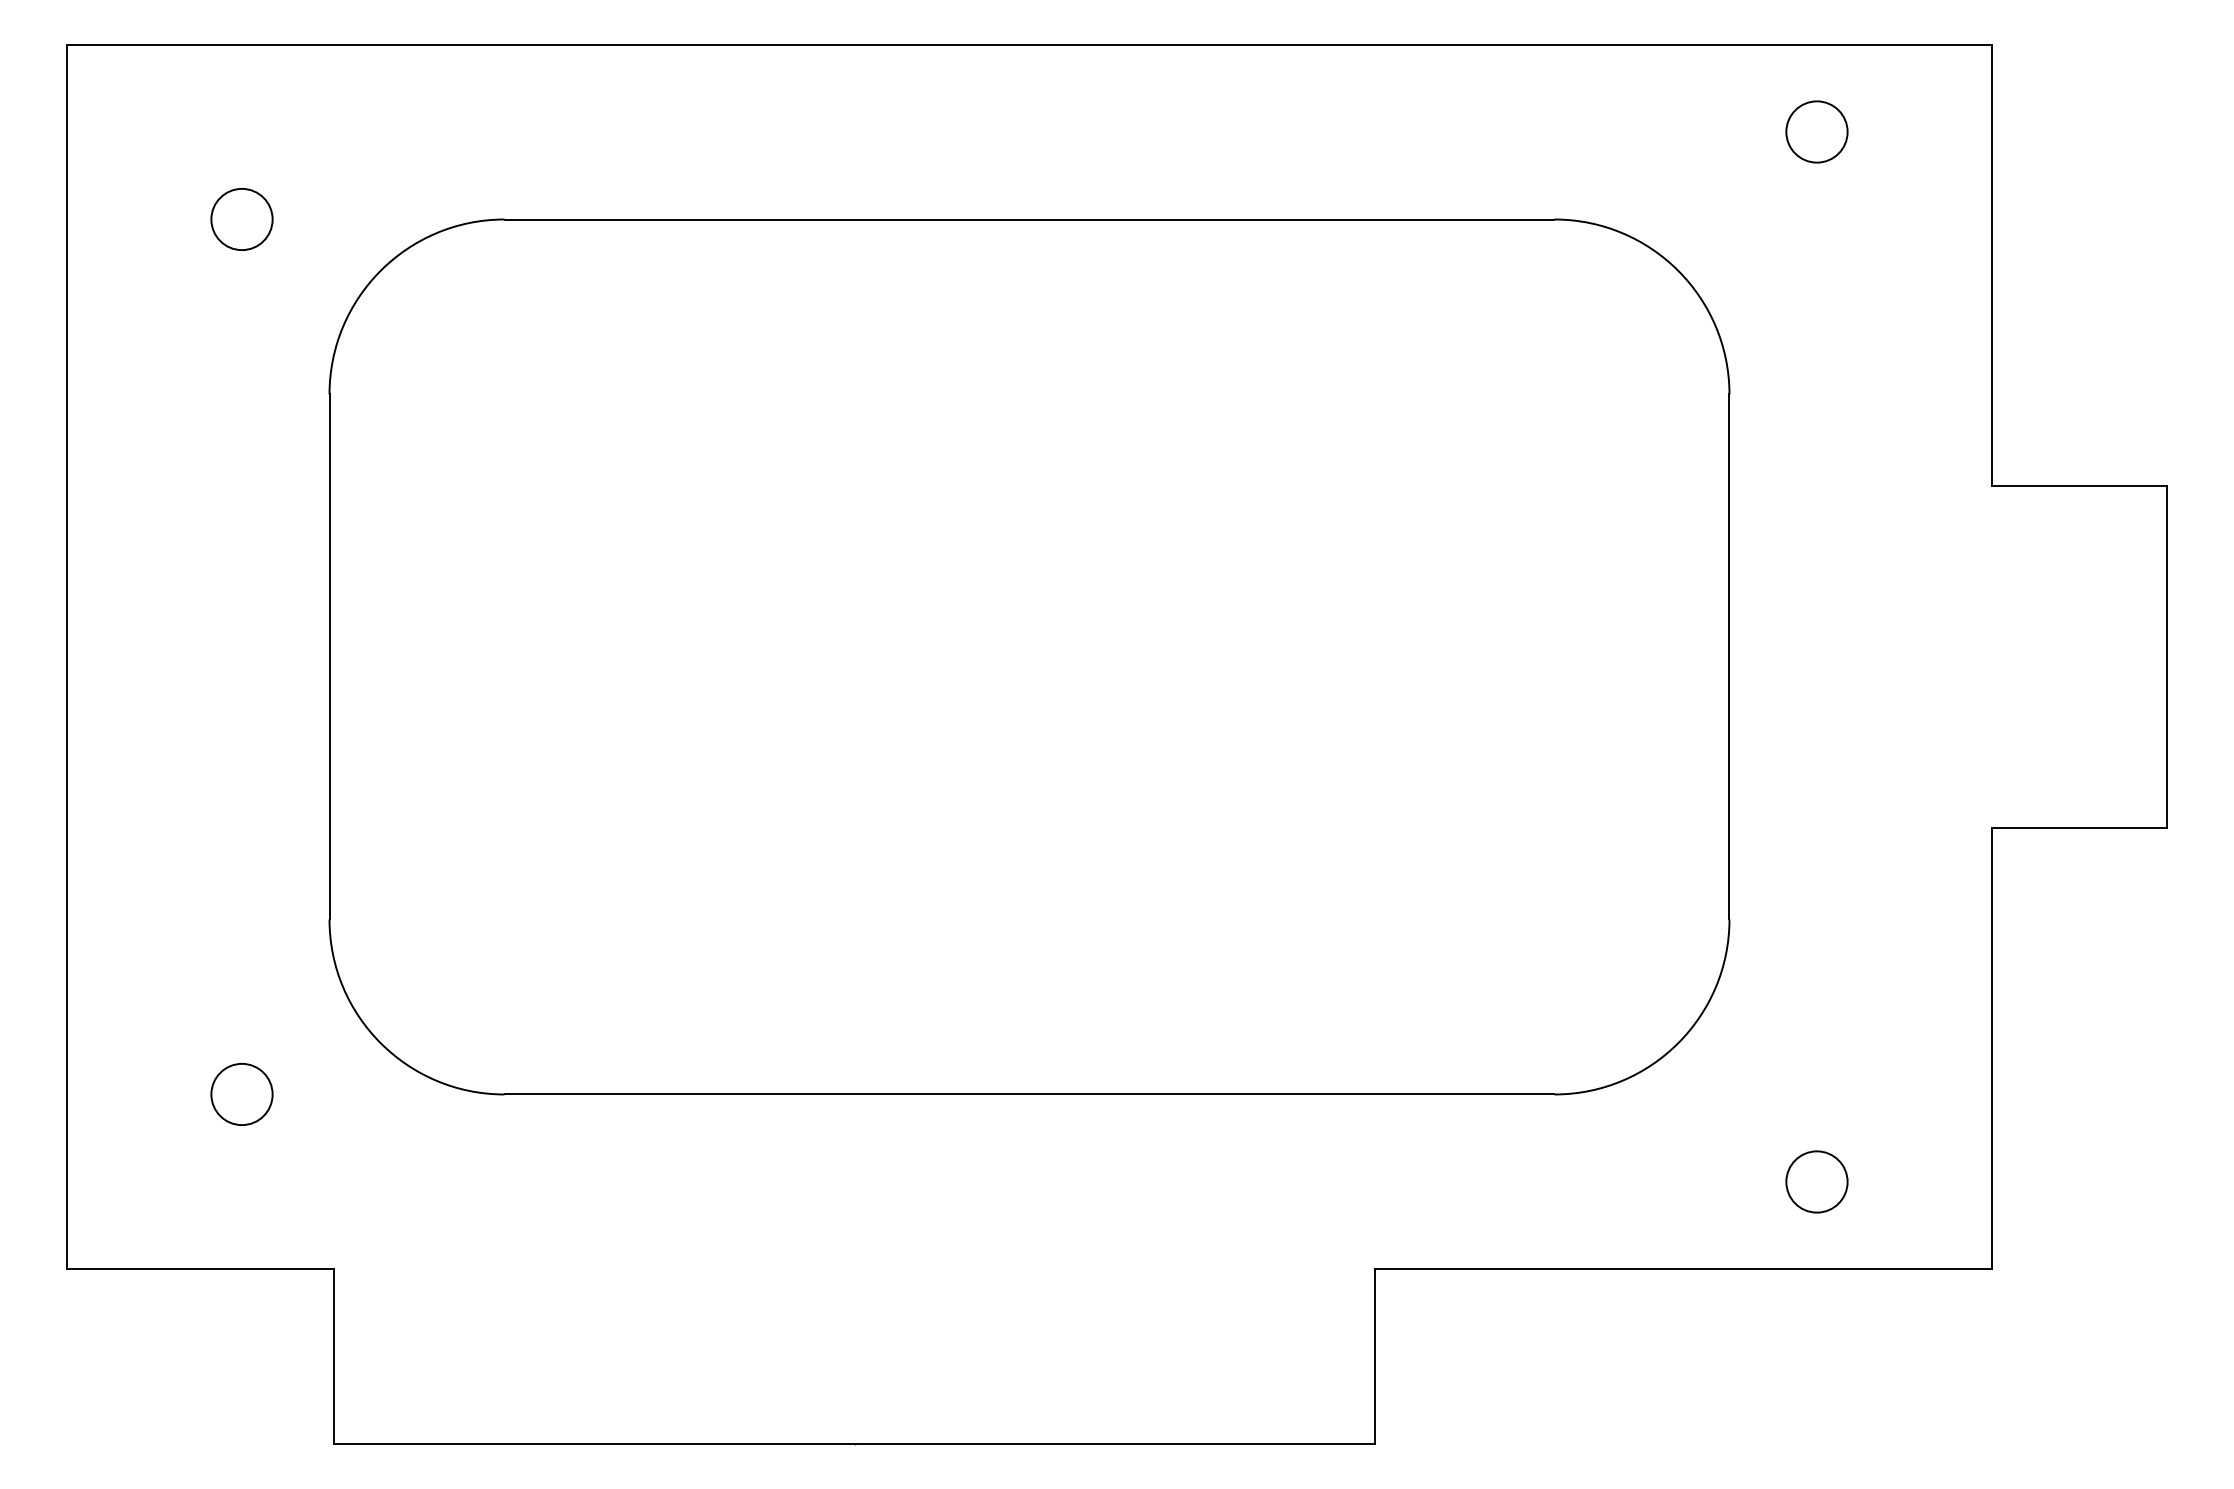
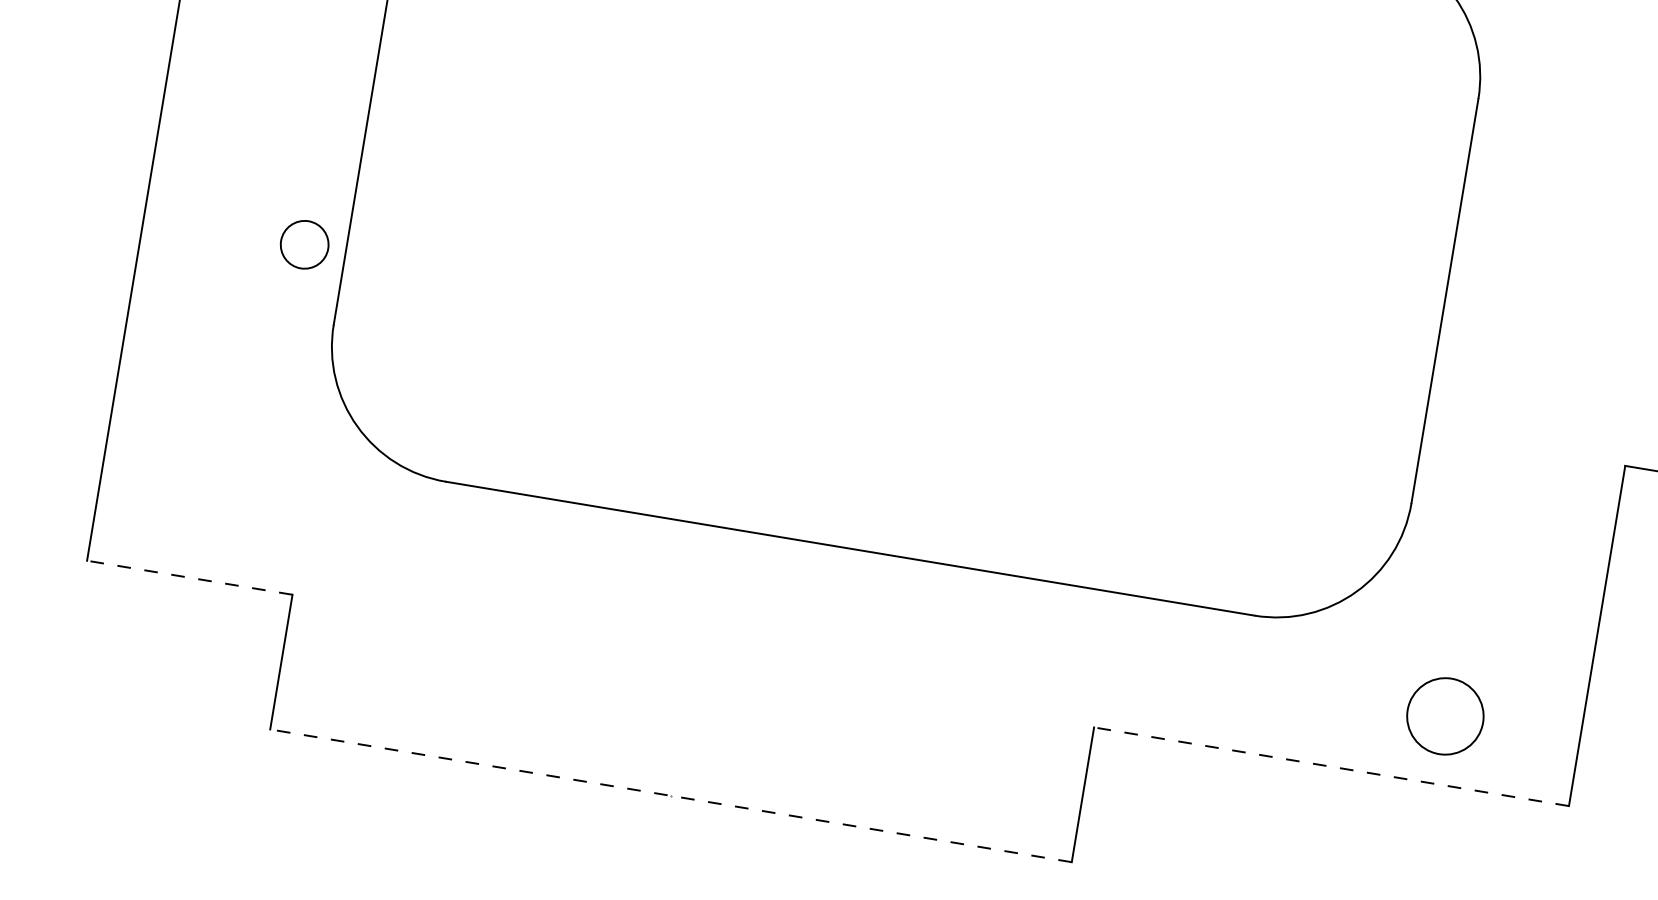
circle: (241, 1094) -> (304, 244), moved
circle: (1816, 1181) -> (1445, 715), size x1.6
line: (199, 1269) -> (189, 577), solid -> dashed
line: (1683, 1269) -> (1331, 766), solid -> dashed
line: (854, 1444) -> (671, 795), solid -> dashed

